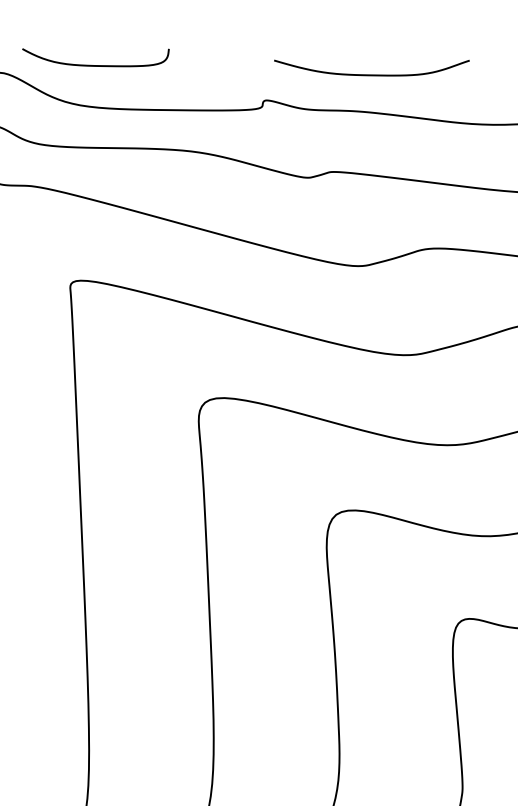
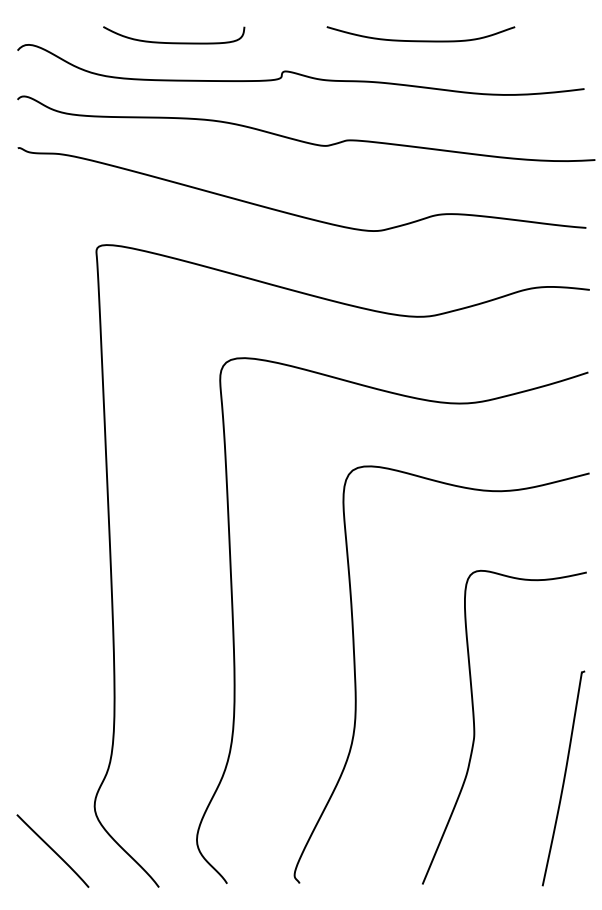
curve: (96, 65) -> (174, 42), moved
curve: (371, 74) -> (420, 40), moved

